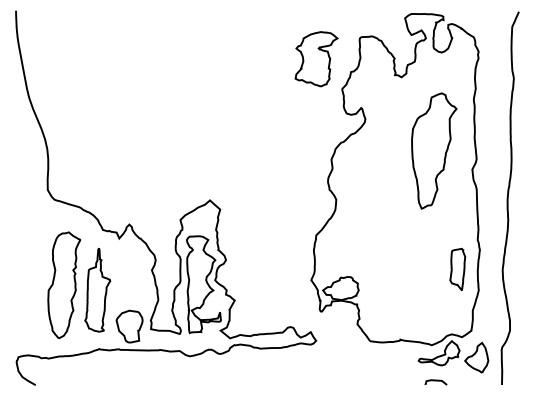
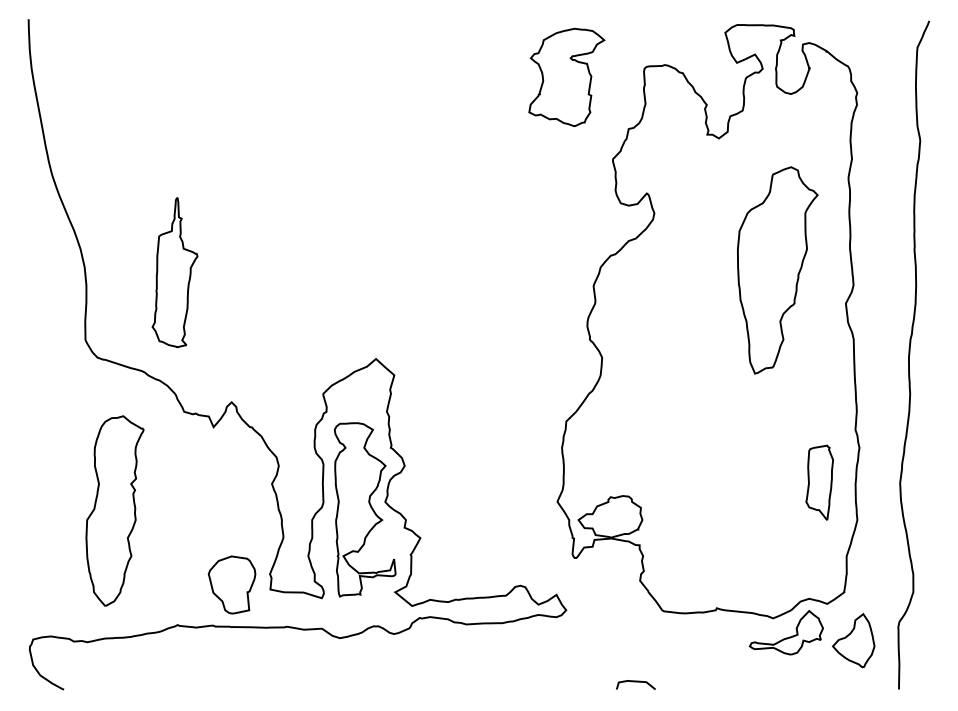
part: (316, 59) -> (566, 77), moved
part: (97, 290) -> (174, 273), moved
curve: (435, 381) -> (634, 683), moved

